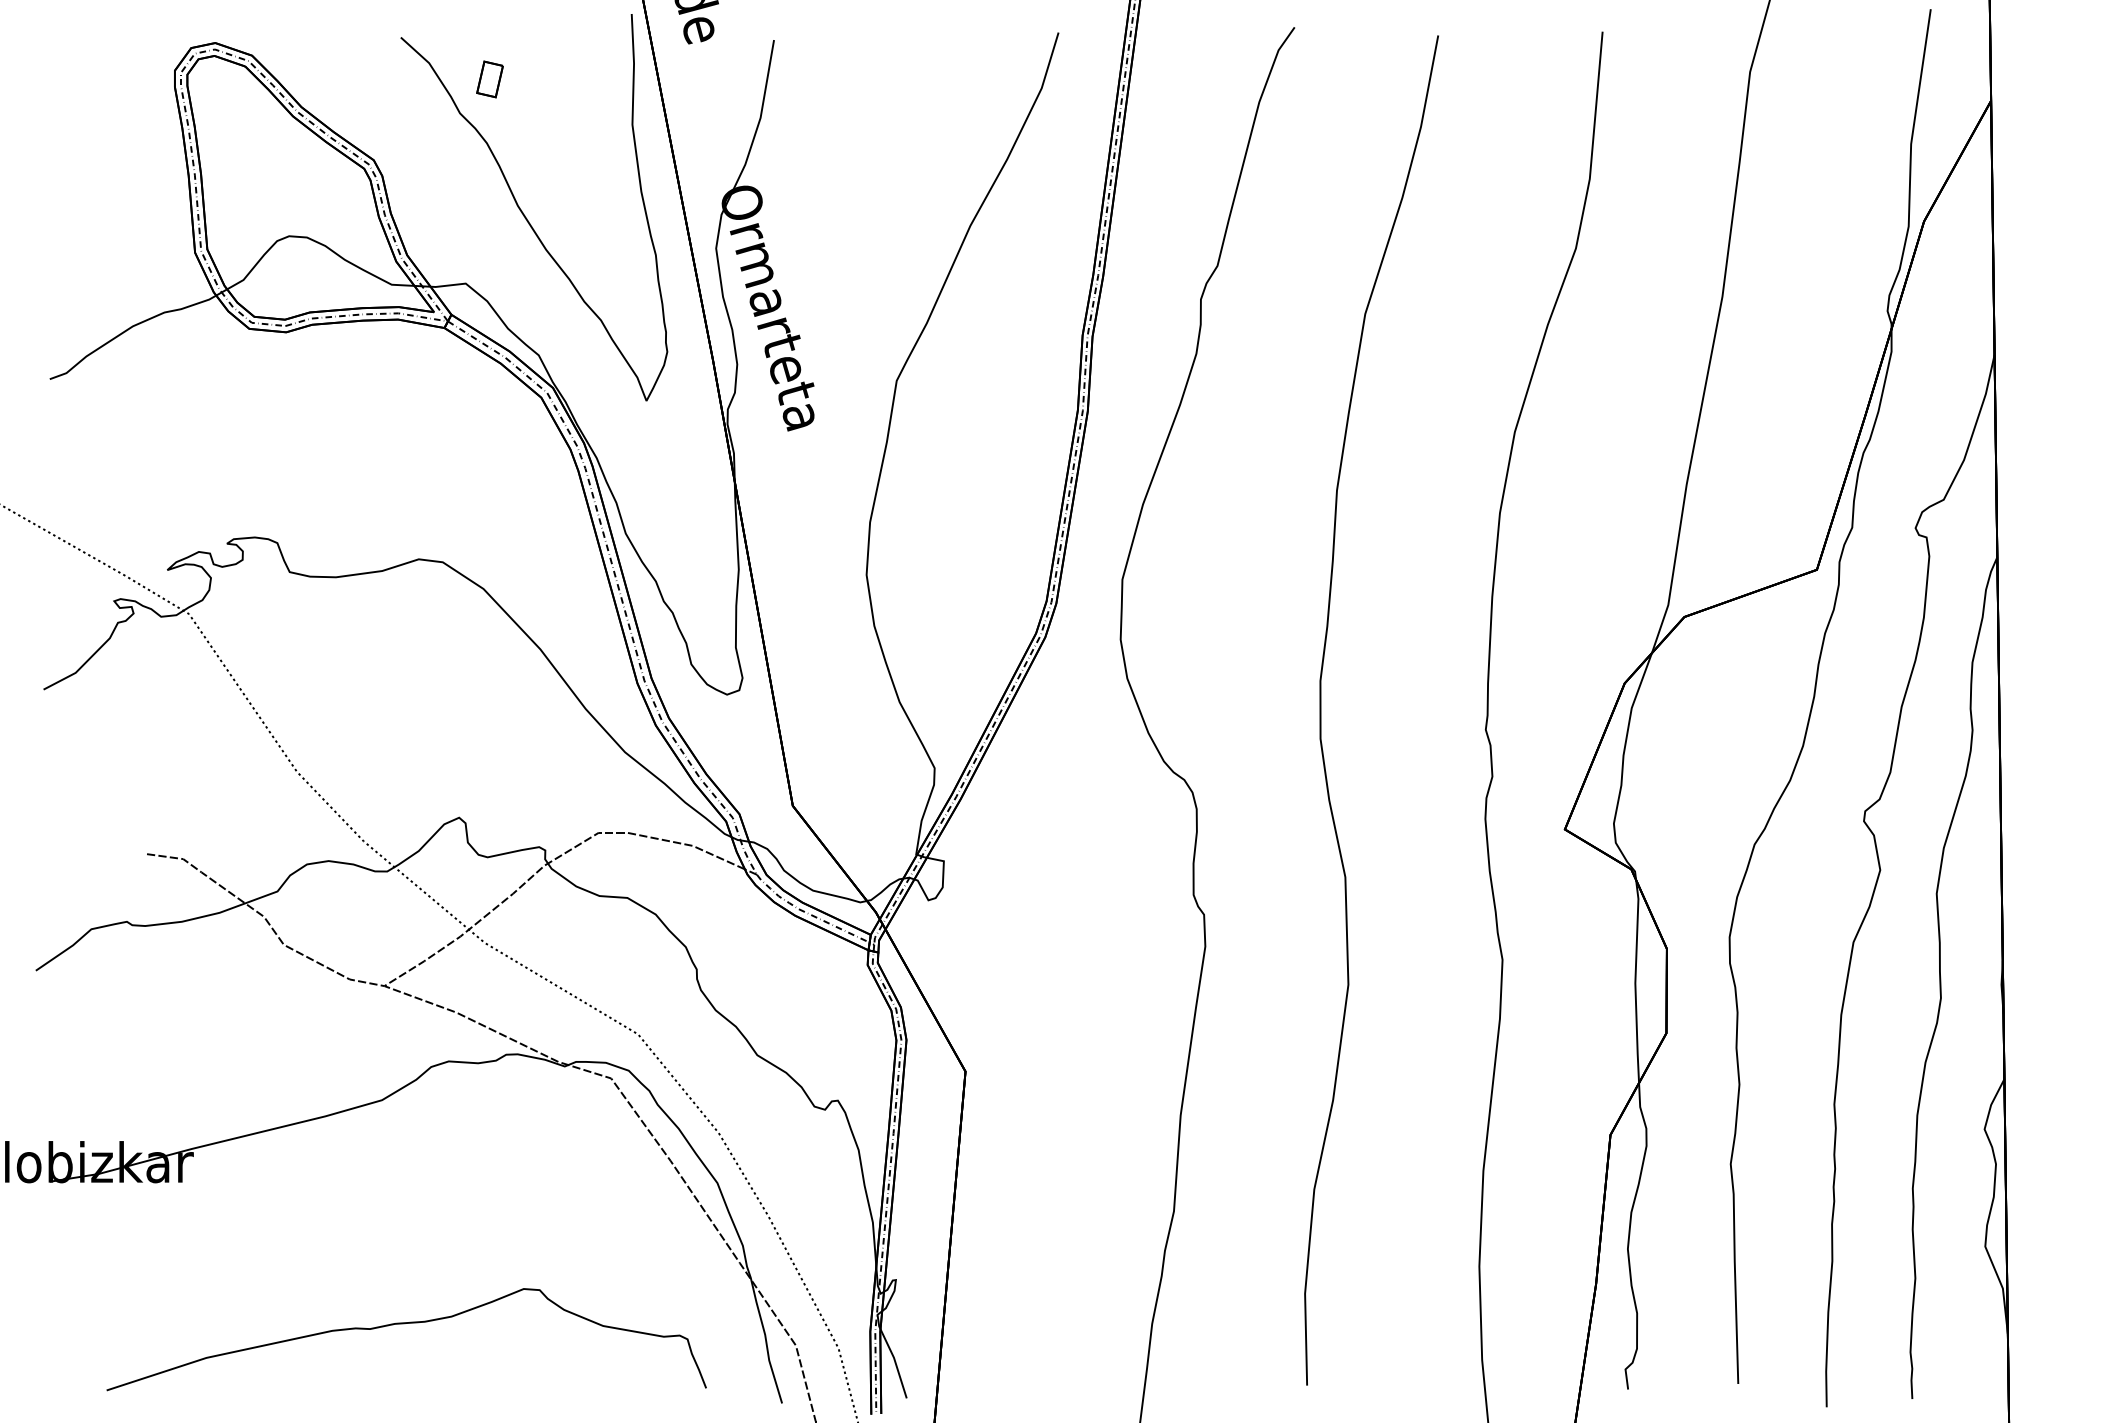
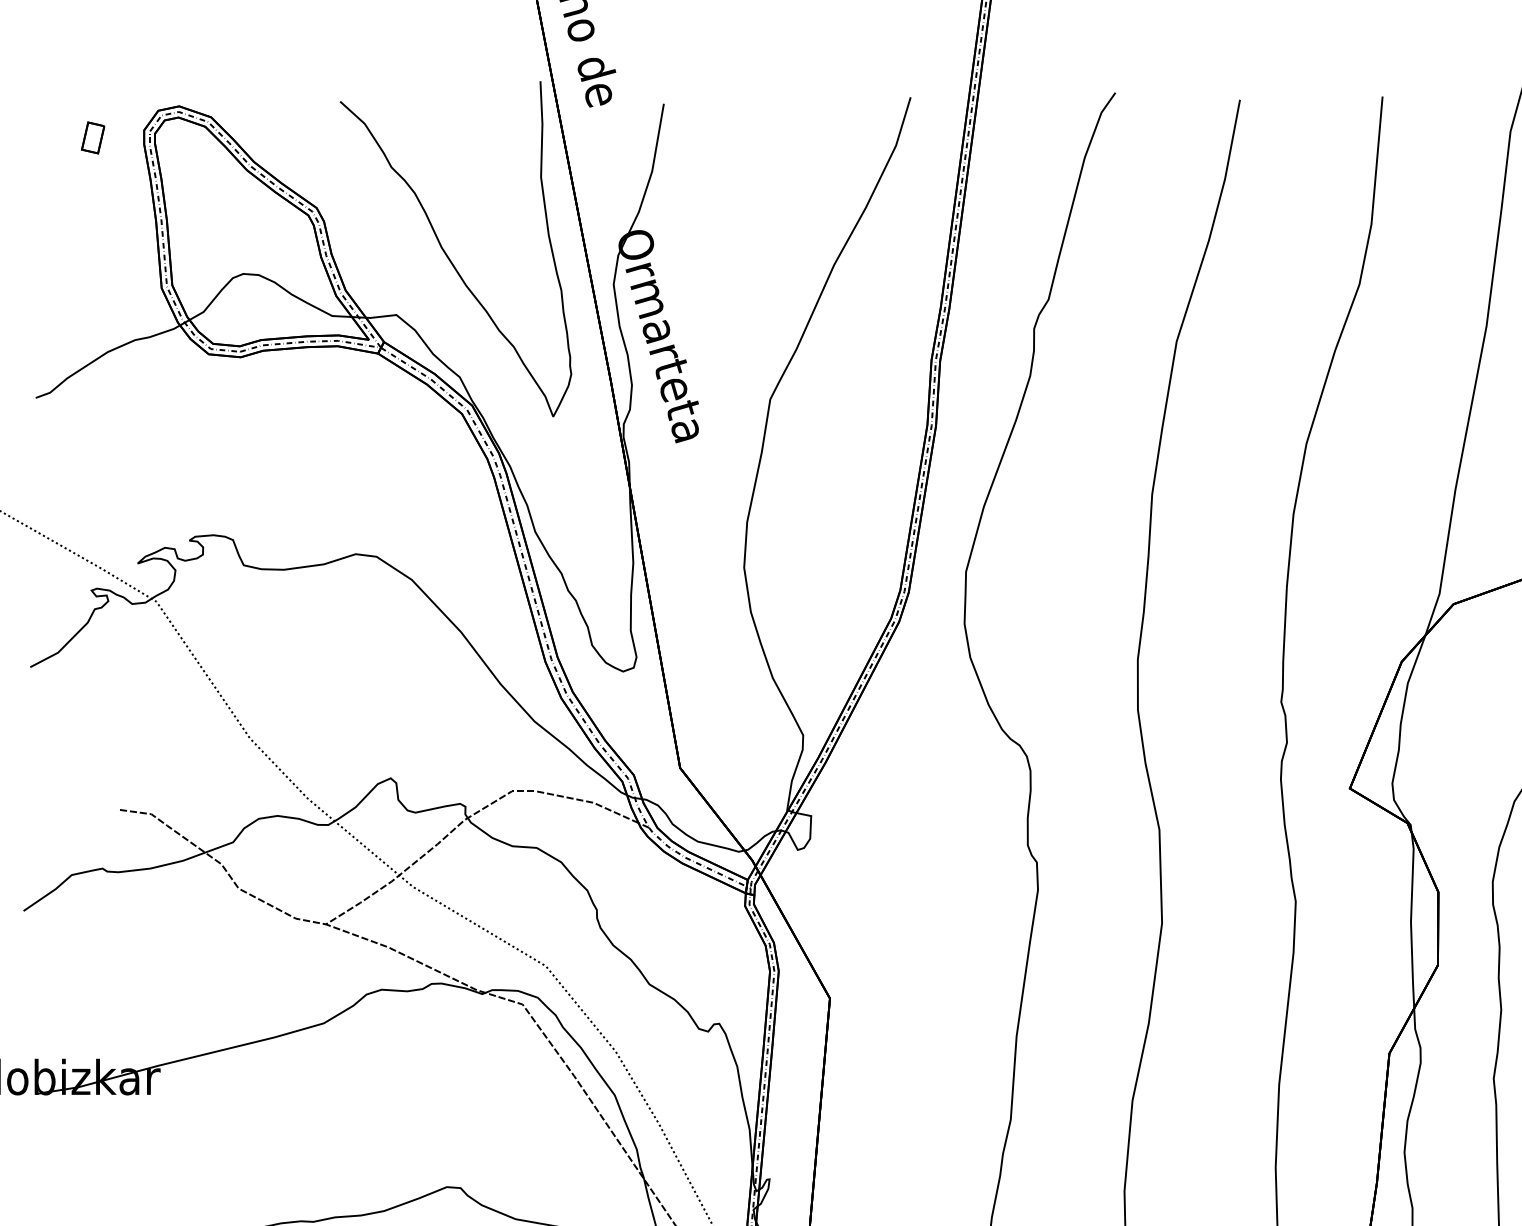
part: (489, 79) -> (92, 137), moved

